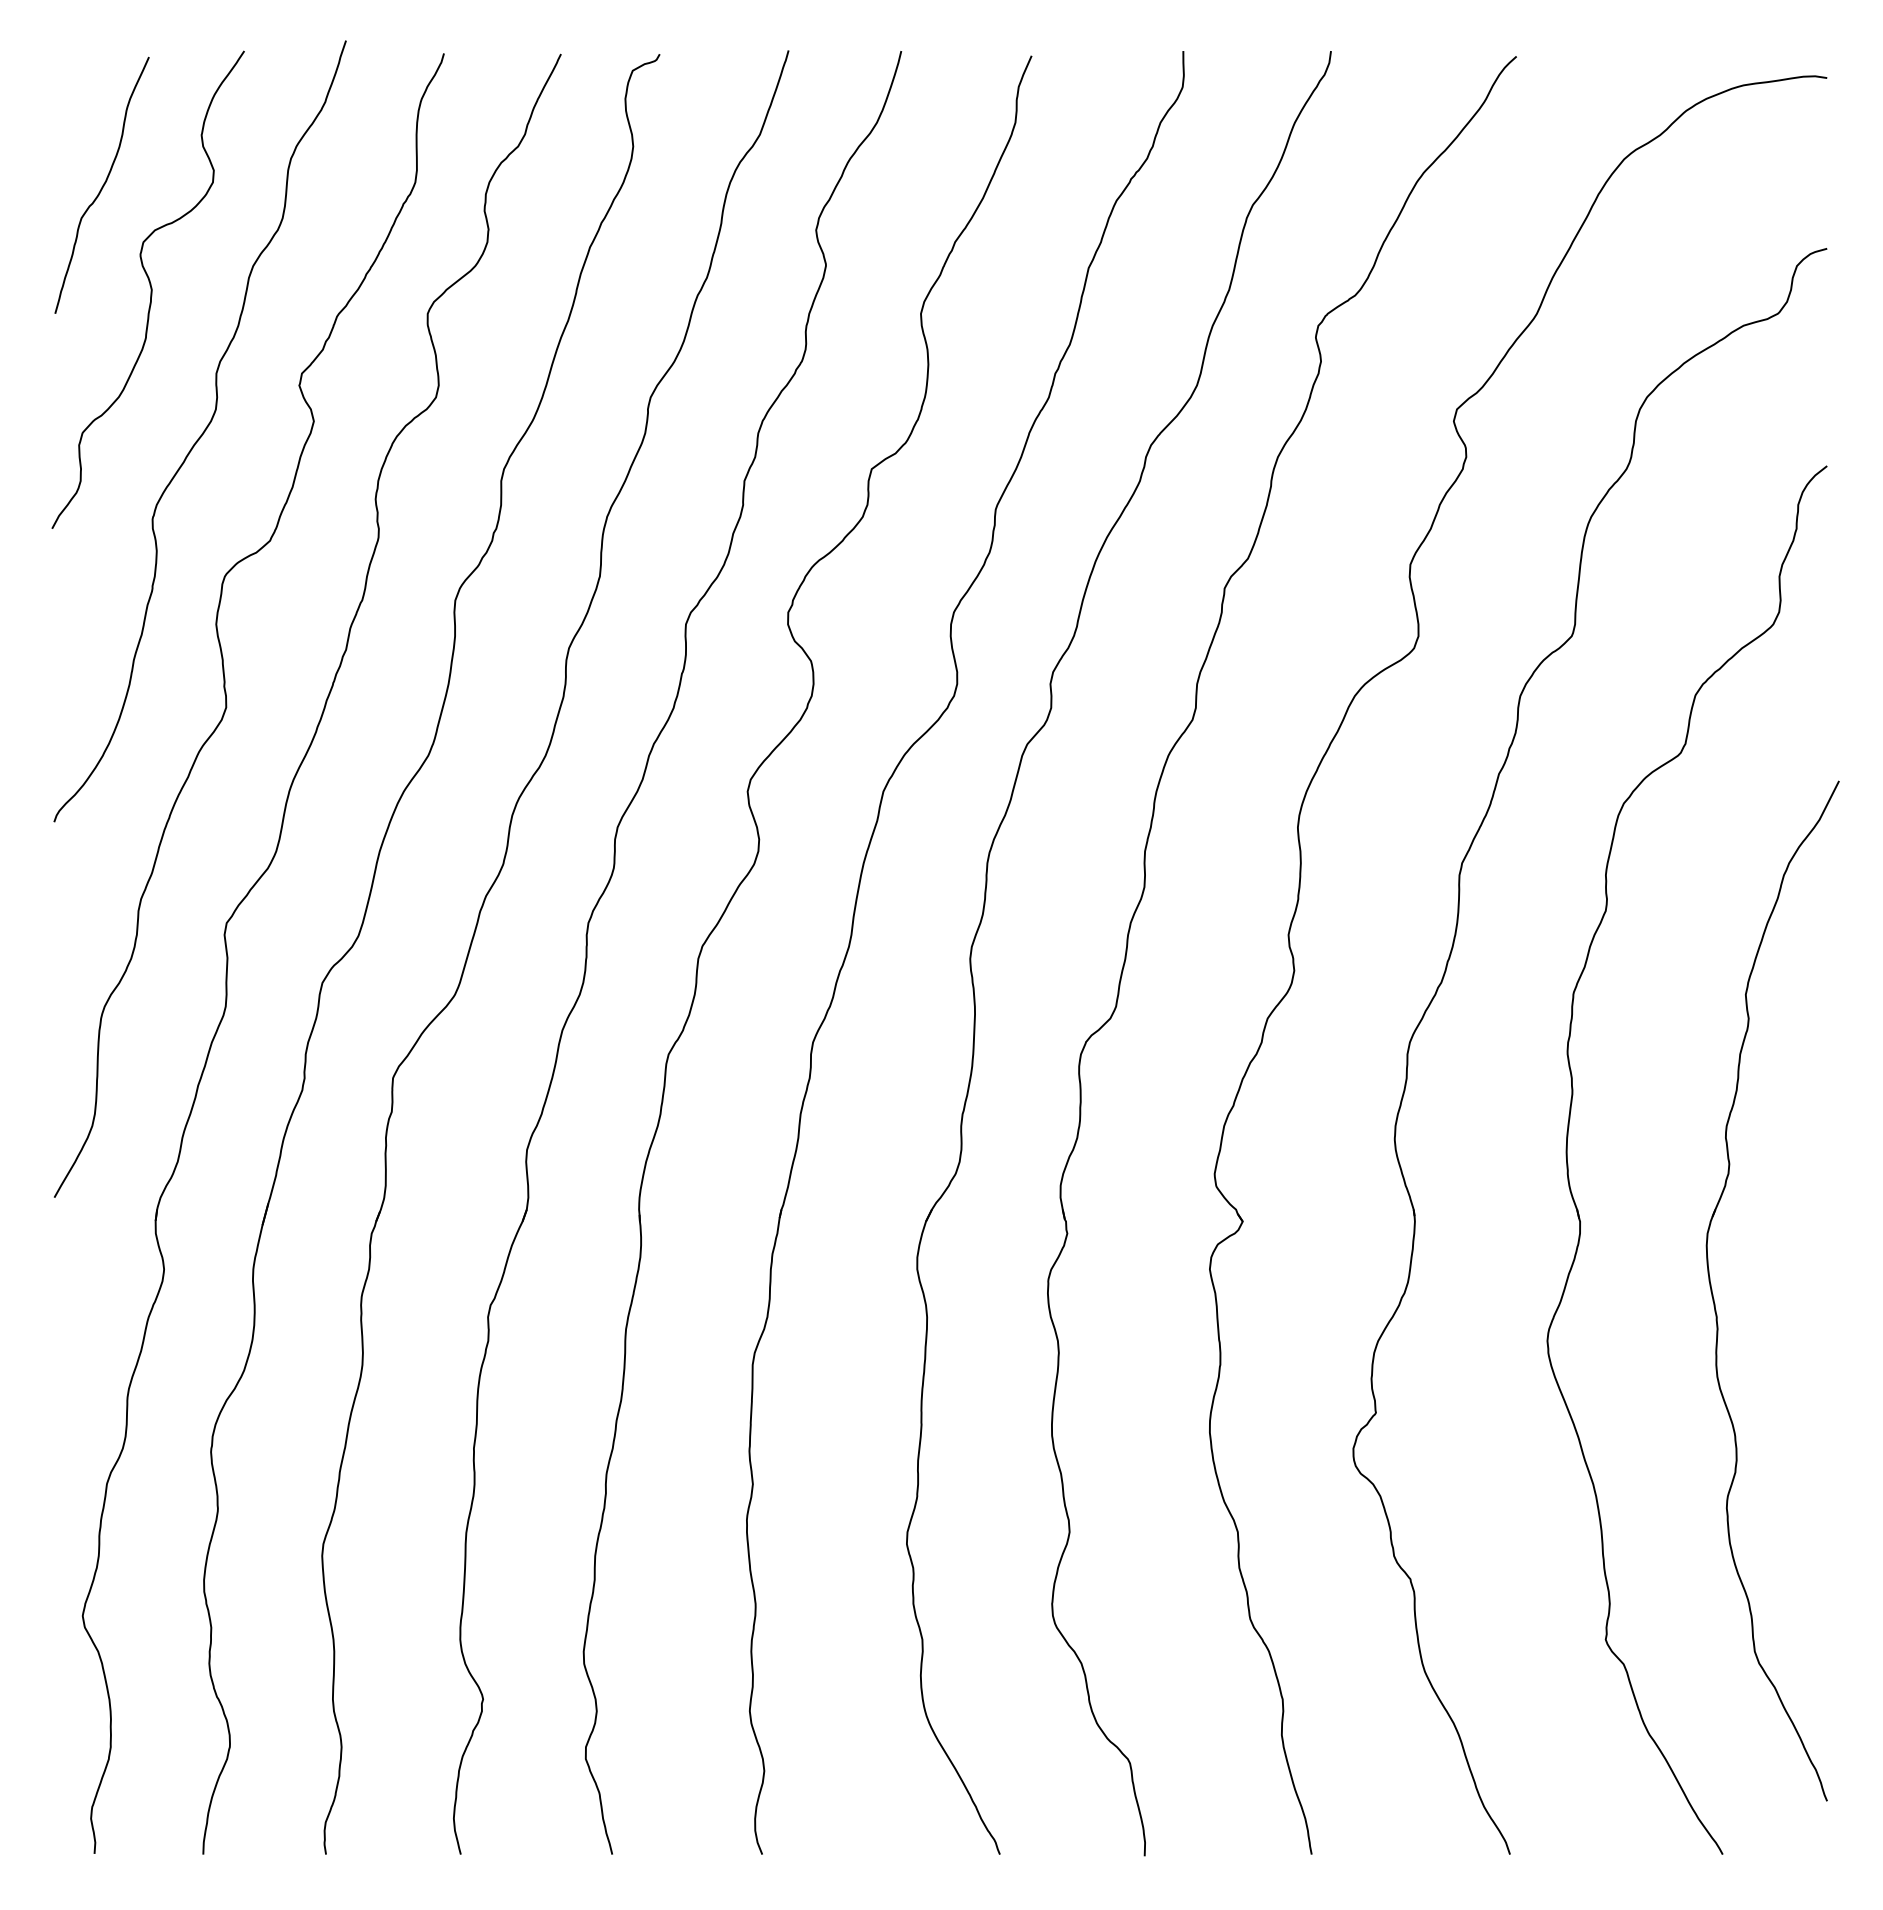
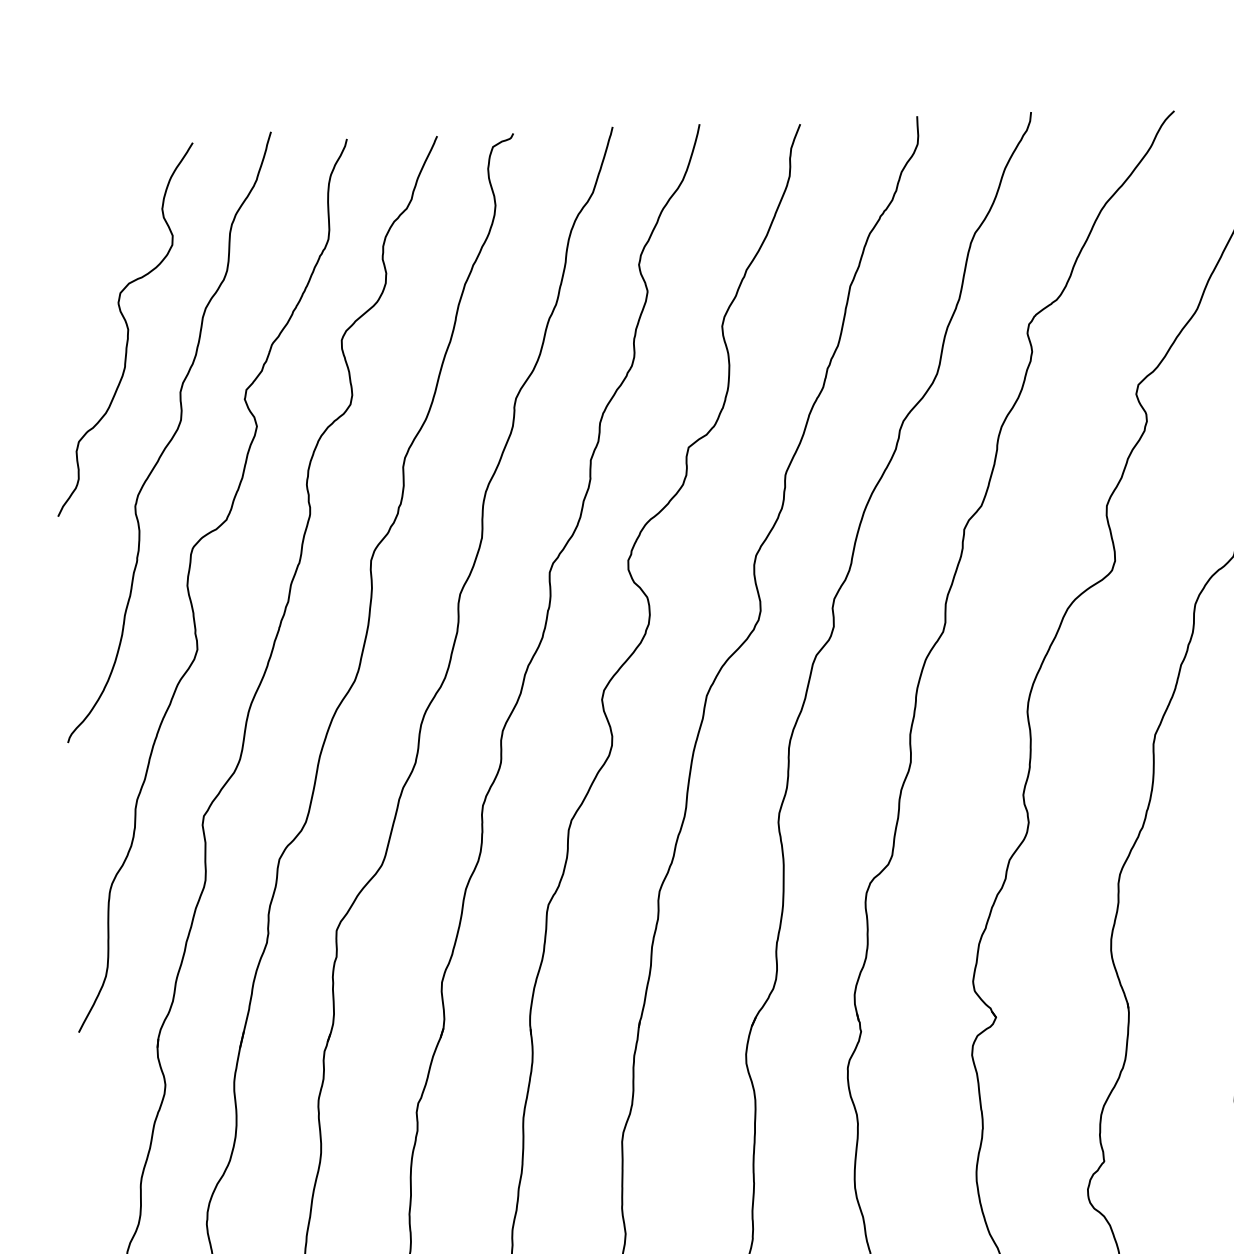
curve: (102, 185) -> (87, 250), removed

